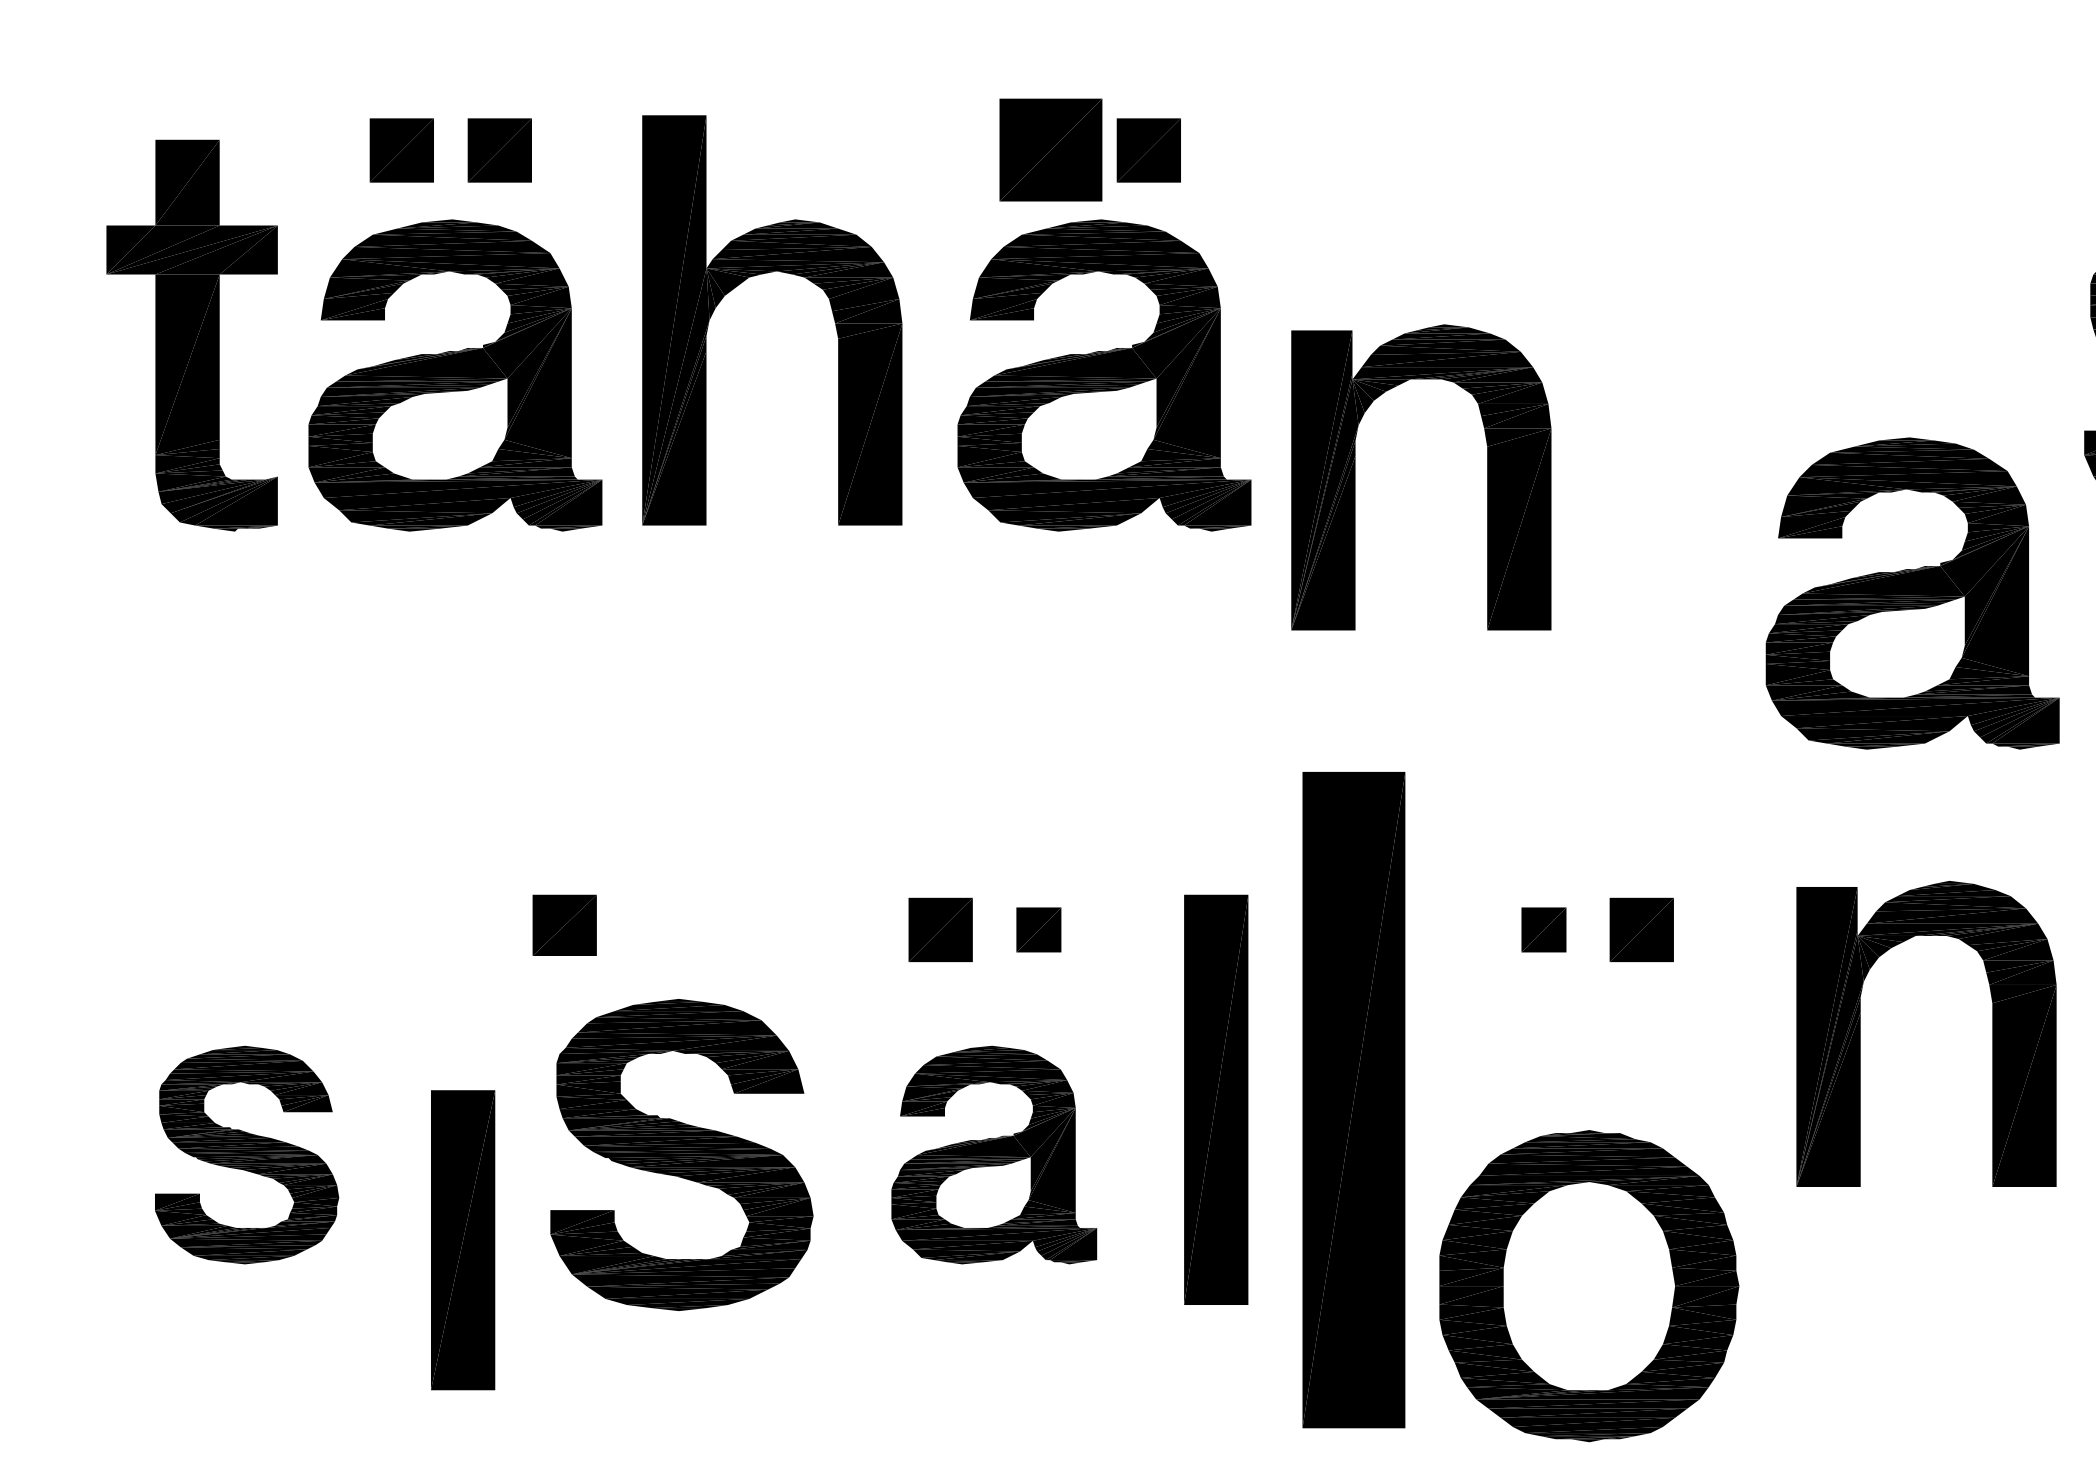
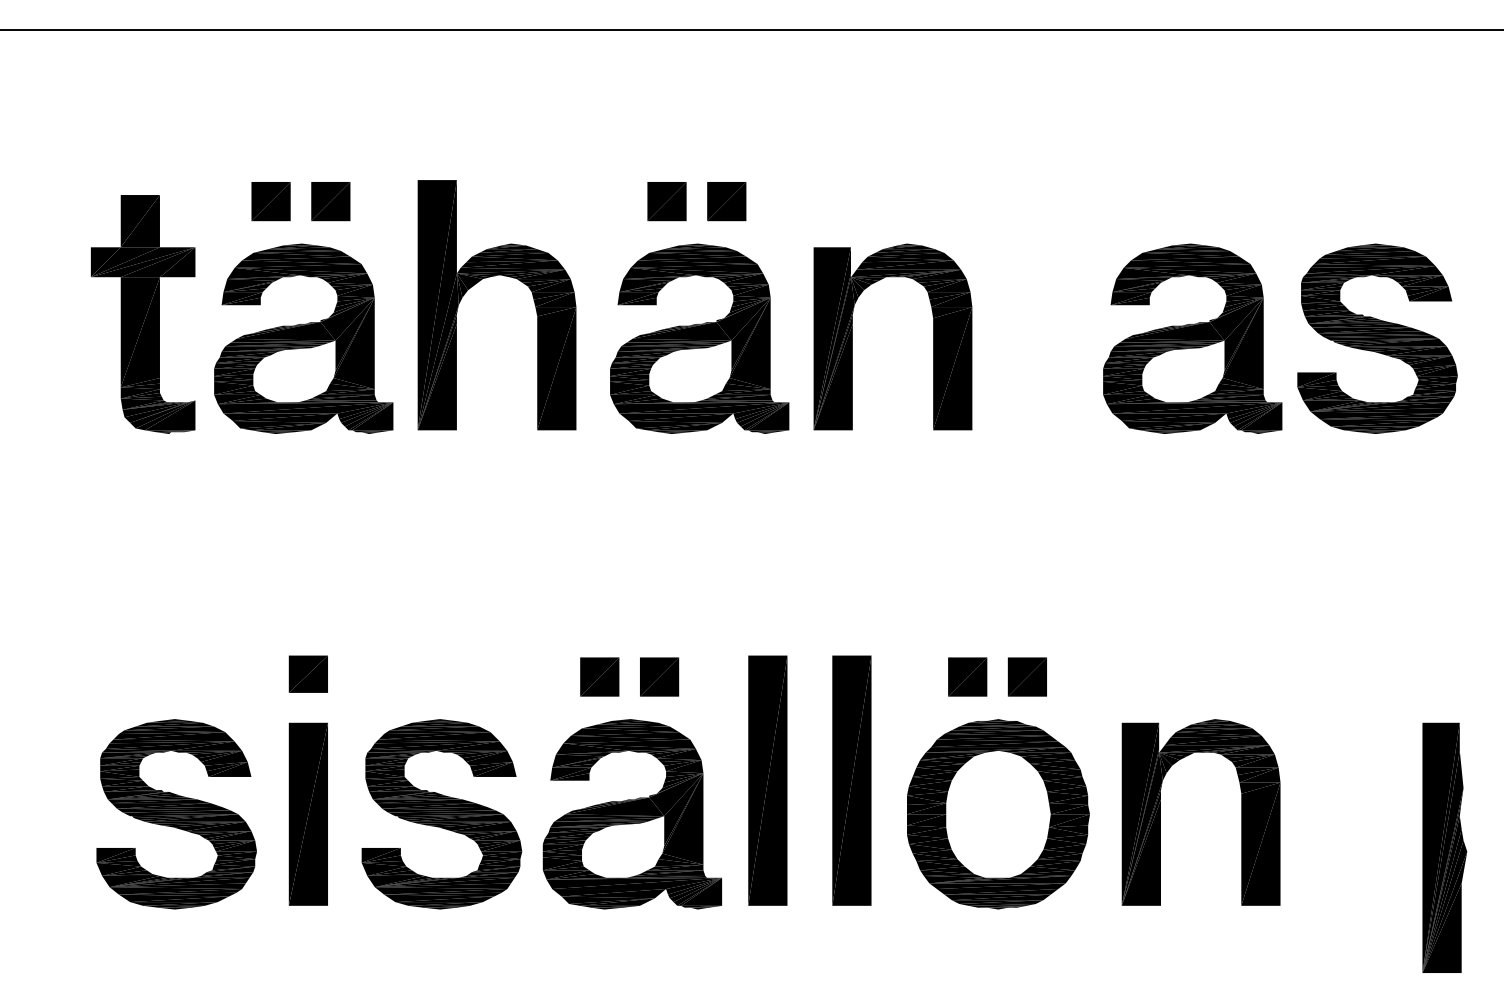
part: (1050, 150) -> (666, 201), size x0.62
part: (1354, 476) -> (852, 336), moved
part: (1912, 593) -> (1192, 338), moved
part: (563, 924) -> (307, 673), moved
part: (1038, 929) -> (659, 676), size x1.43
part: (1543, 929) -> (967, 676), size x1.43
part: (1859, 1033) -> (1160, 812), moved
part: (1353, 1099) -> (851, 780), size x0.62
part: (246, 1155) -> (176, 814), size x1.43
part: (994, 1155) -> (632, 814), size x1.43
part: (461, 1238) -> (307, 813), moved
part: (1589, 1286) -> (998, 814), moved

